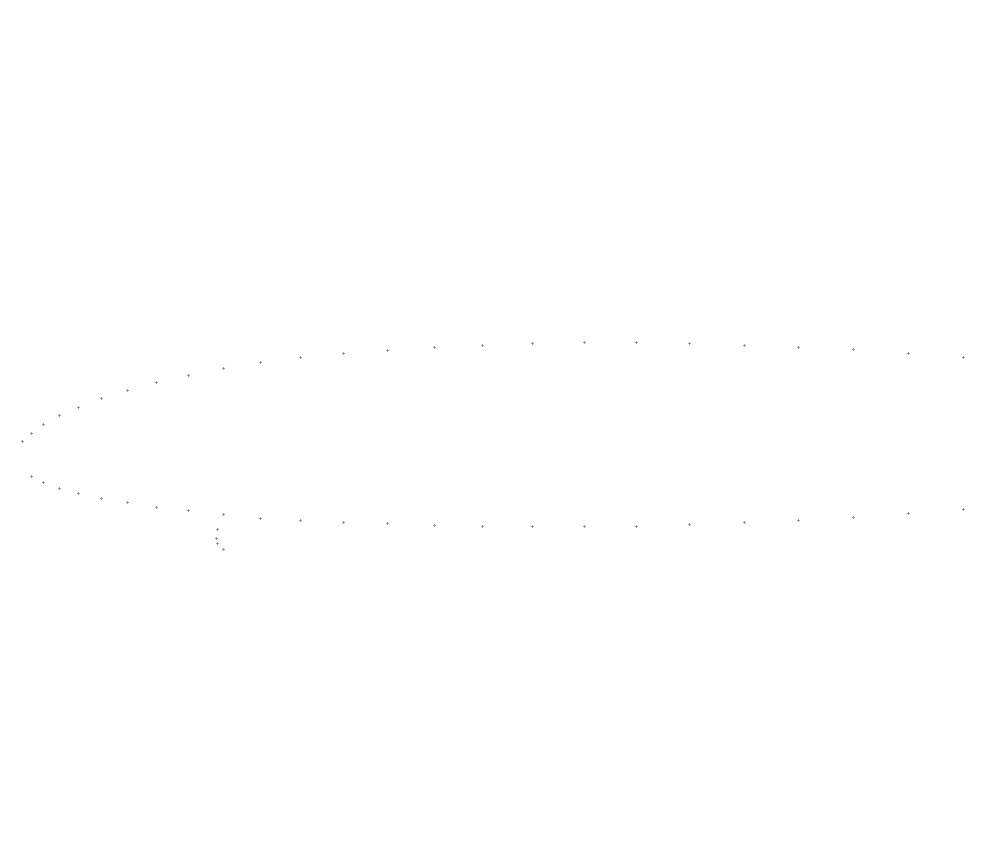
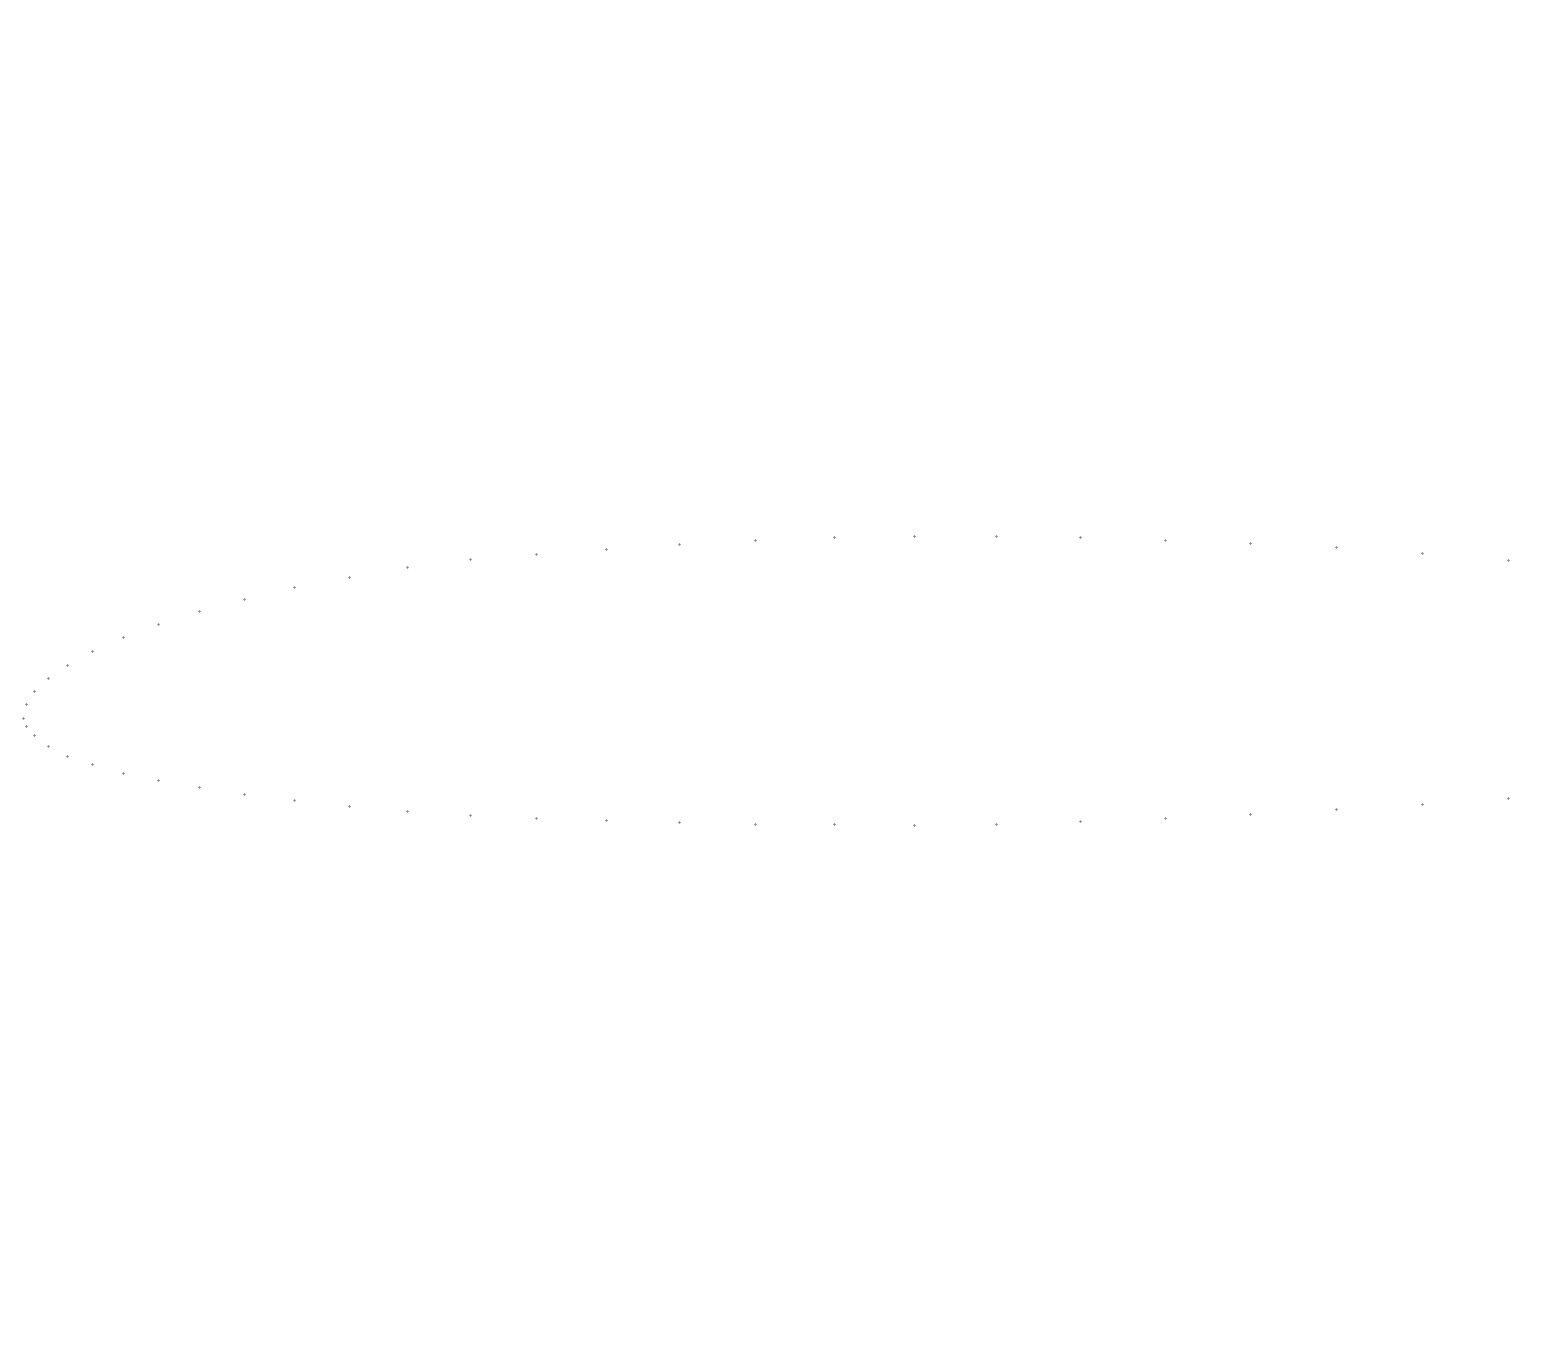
part: (219, 539) -> (28, 719), moved

